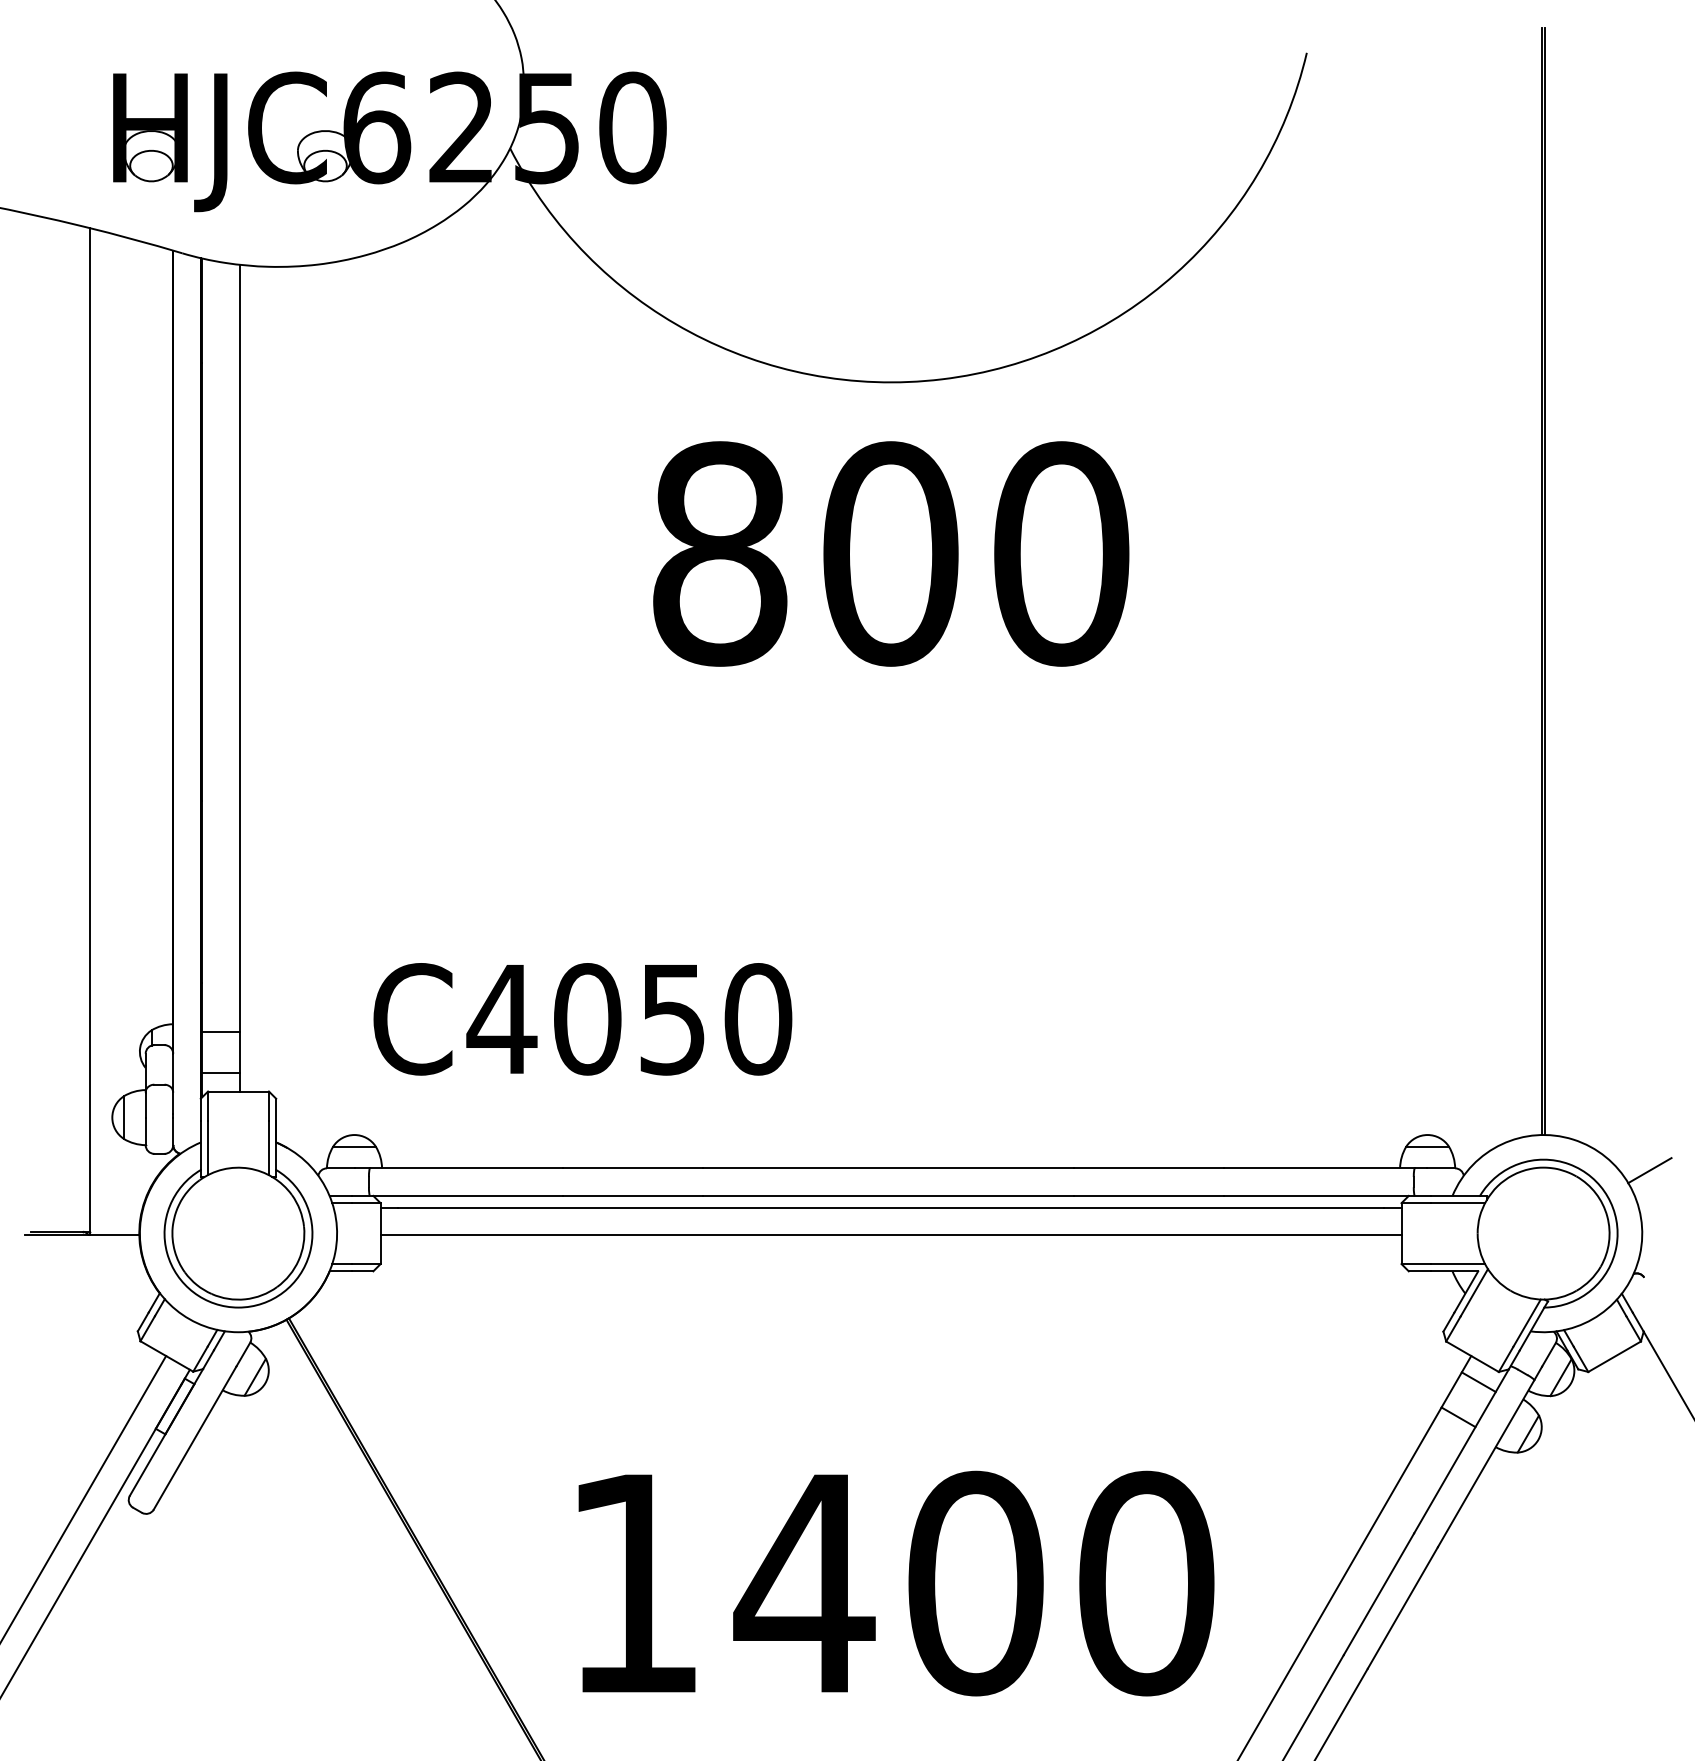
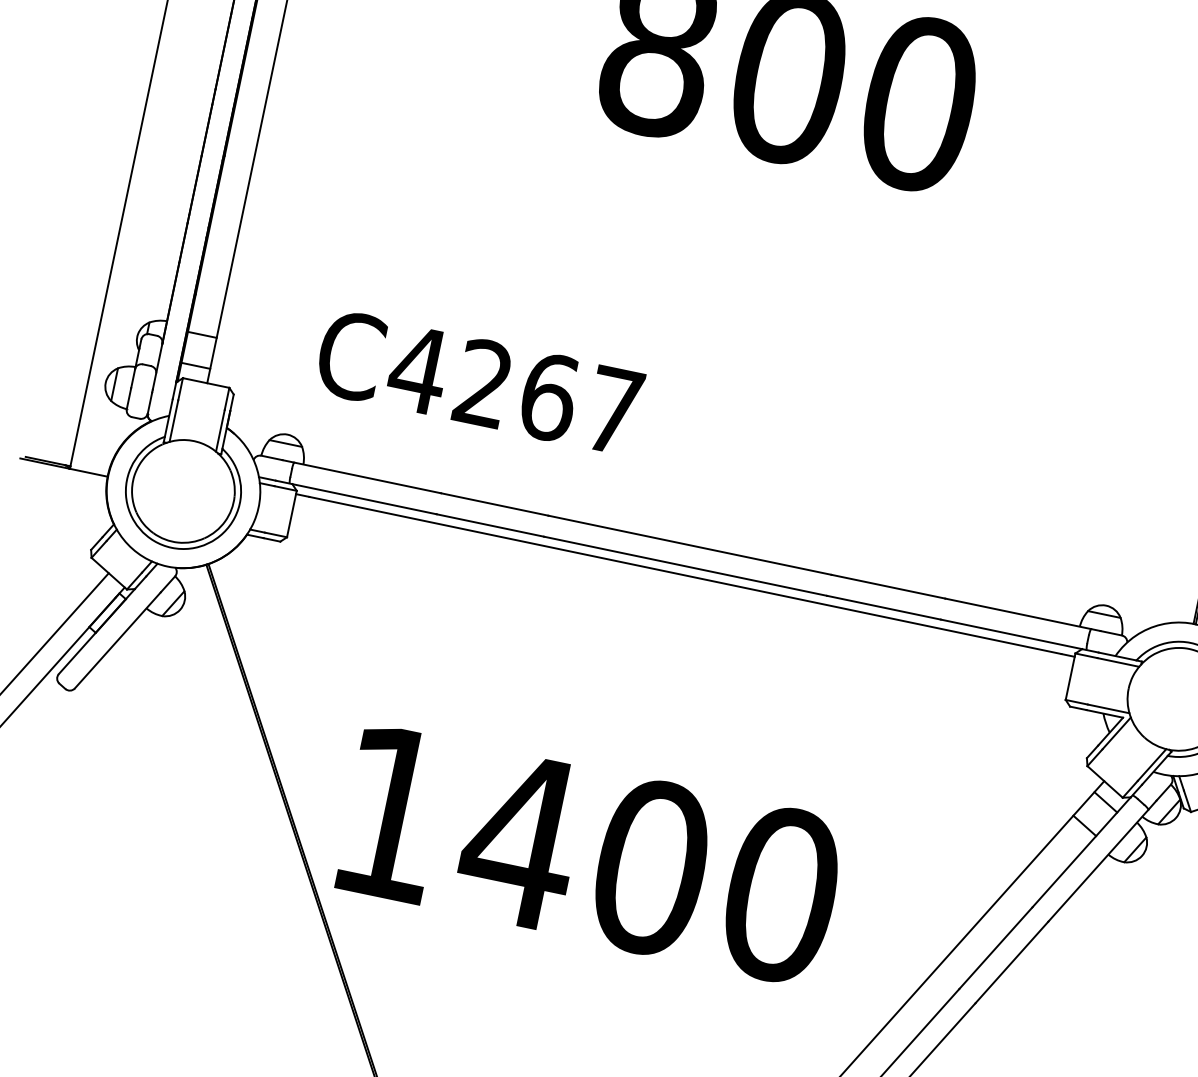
text: (673, 1019) -> (549, 397), C4050 -> C4267
line: (890, 1235) -> (680, 596), removed
text: (896, 1583) -> (590, 854), moved

